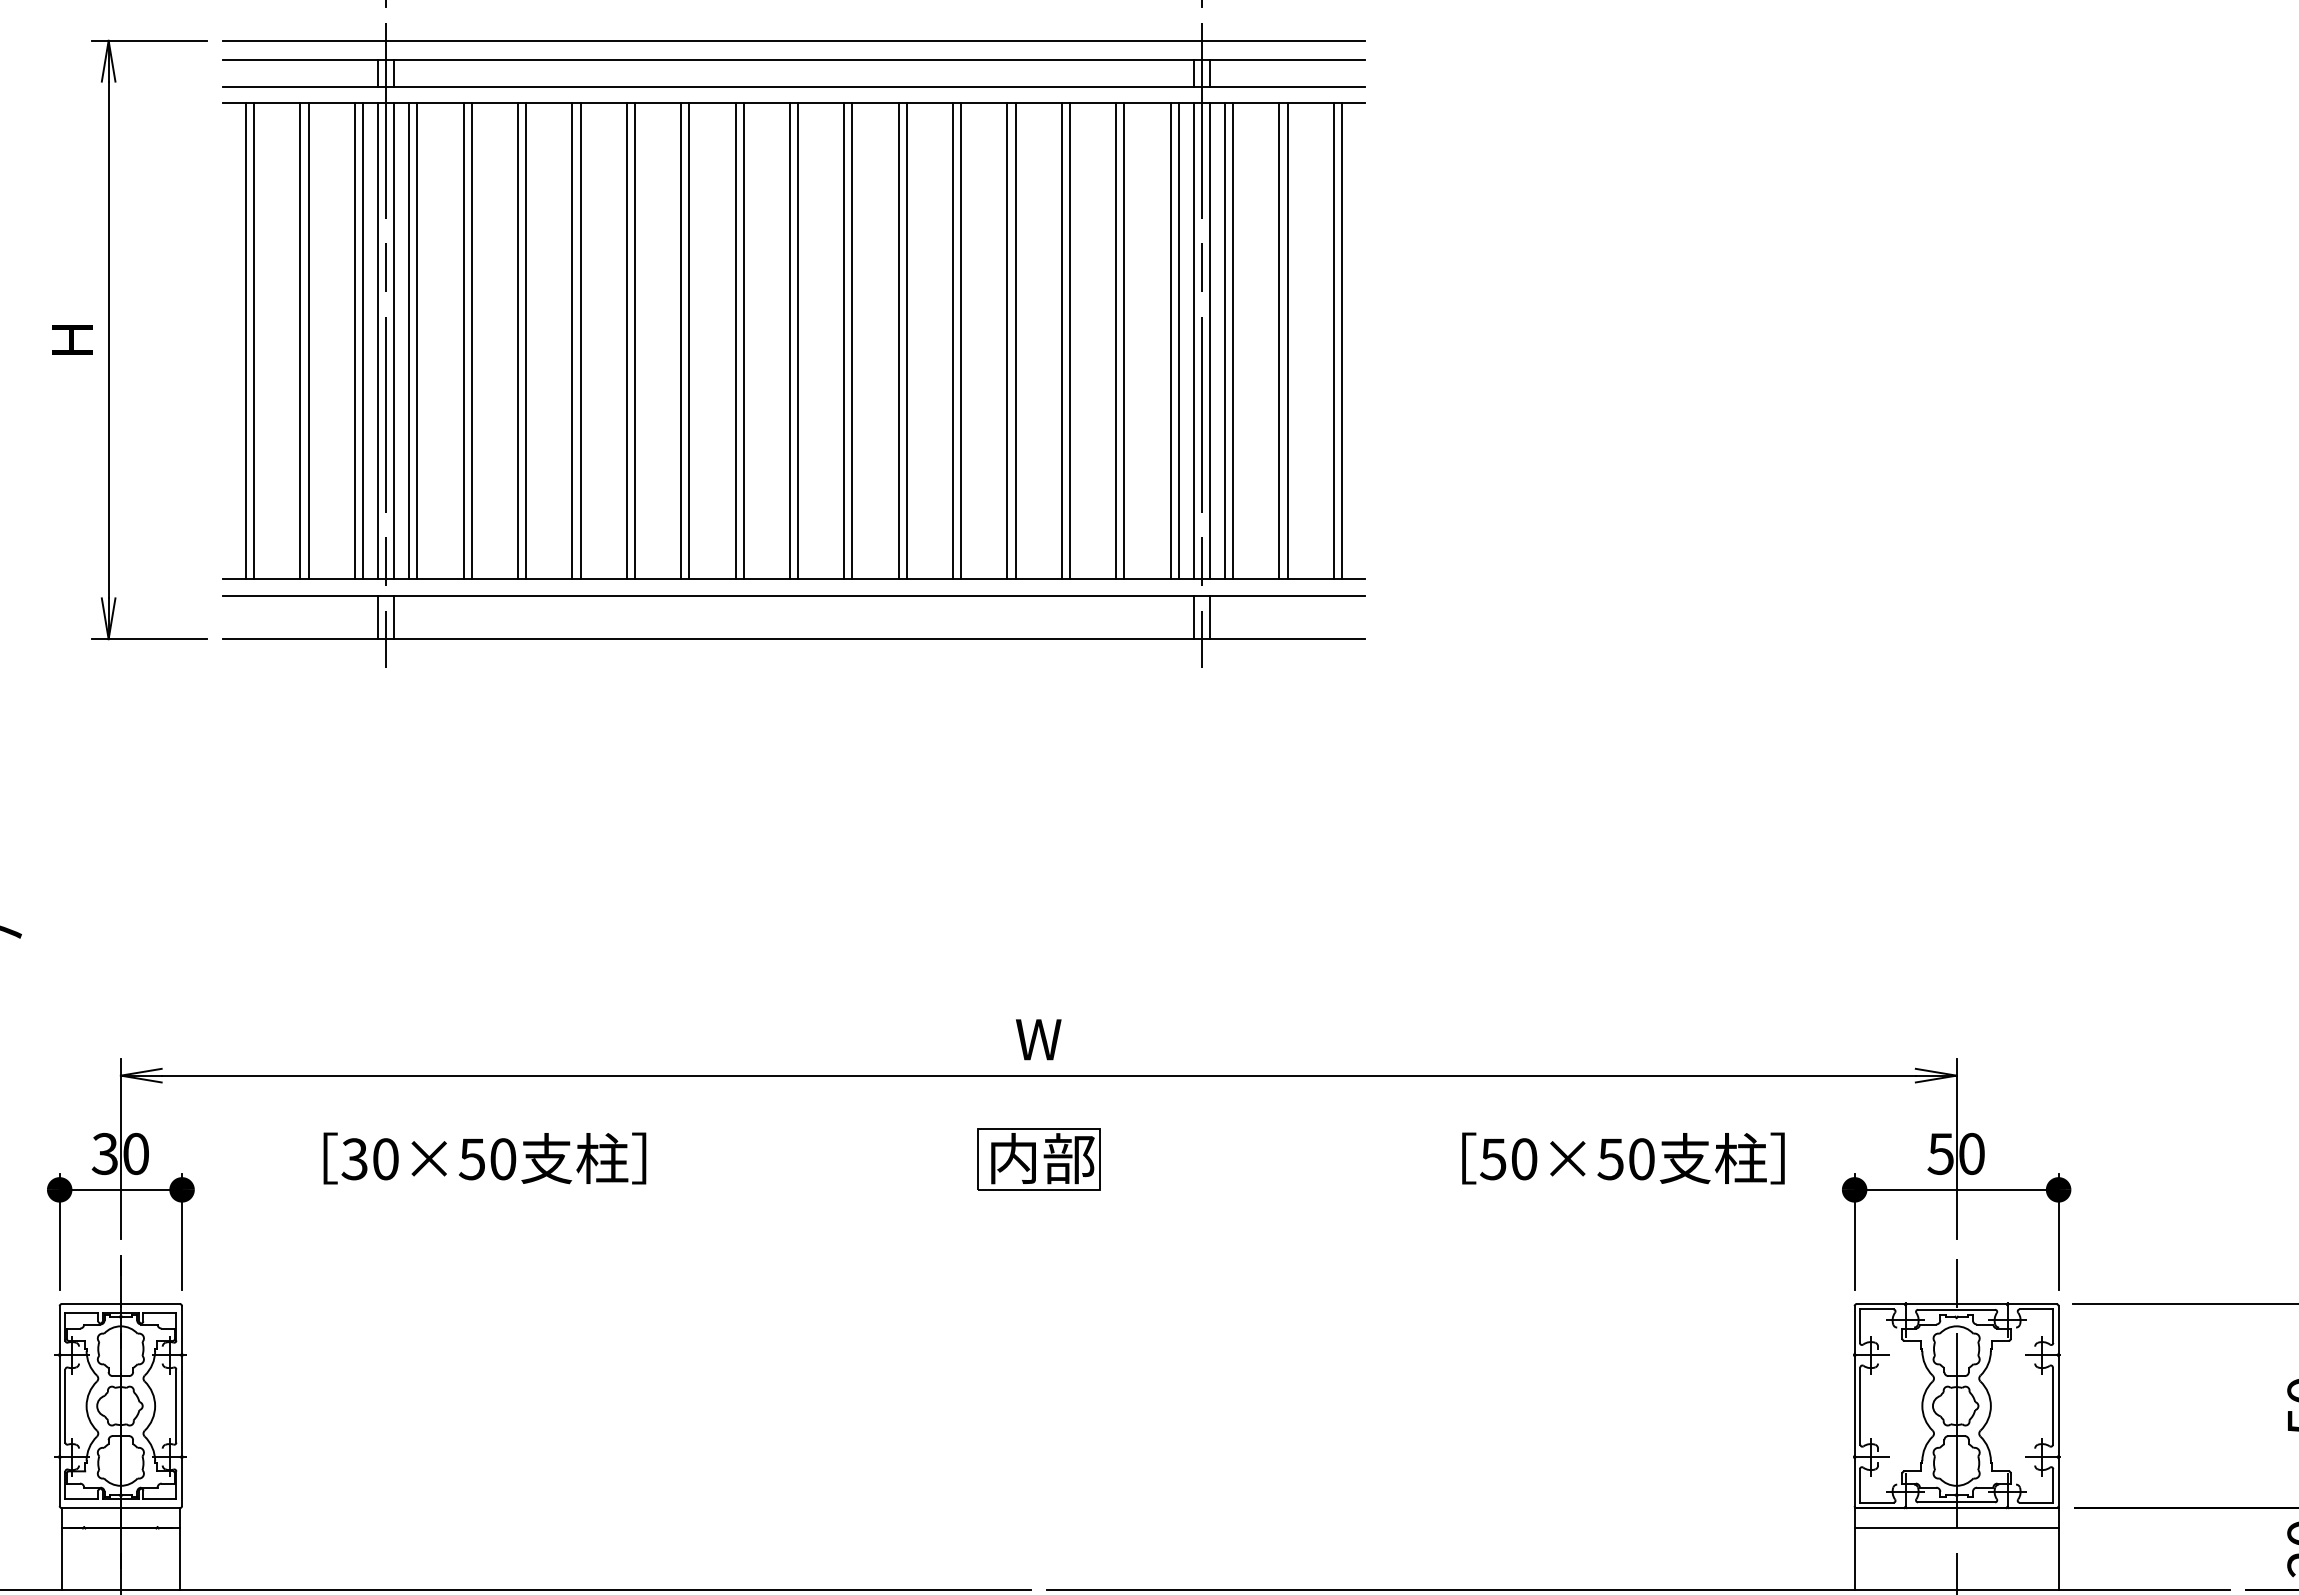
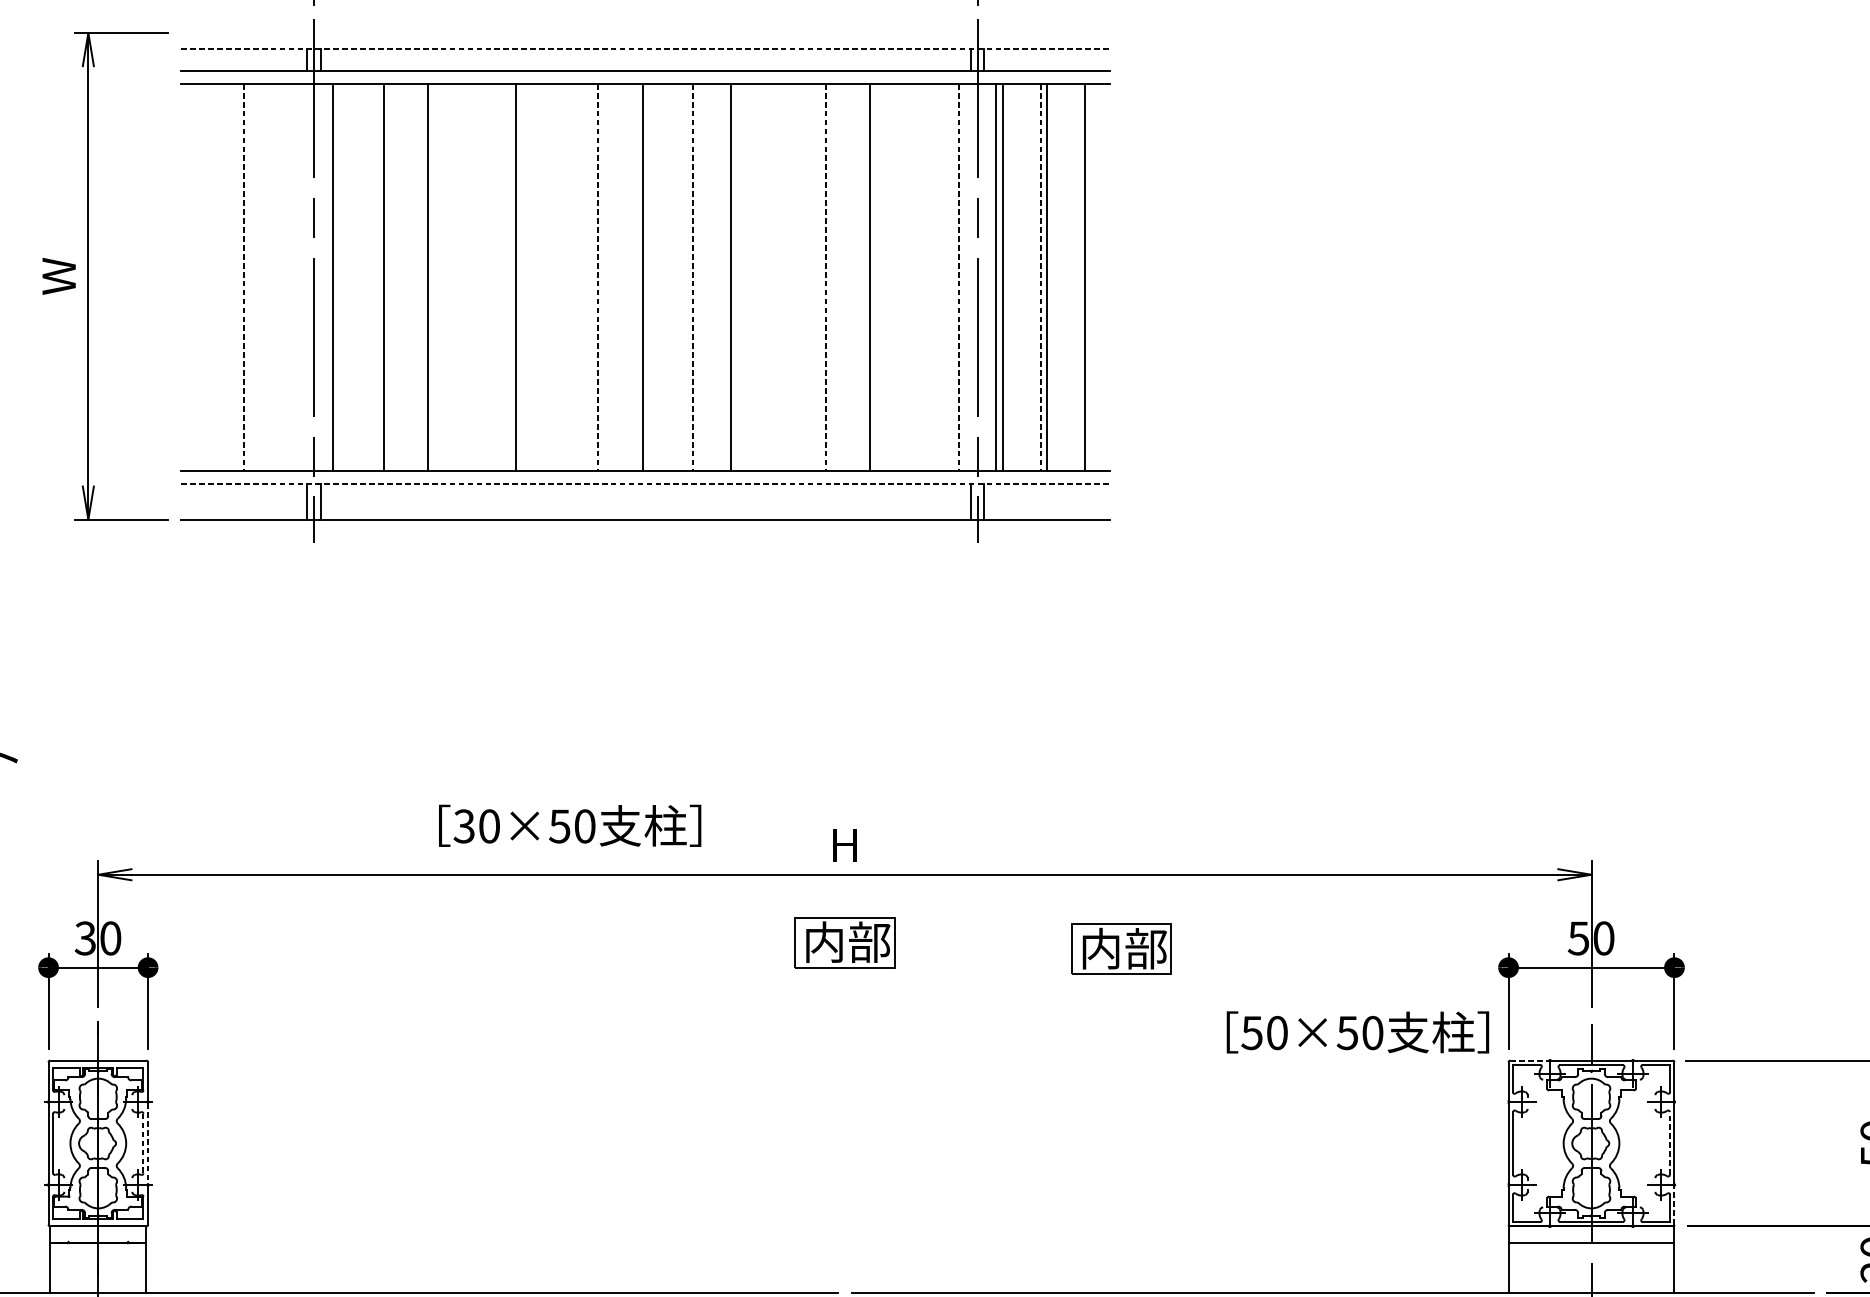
line: (793, 40) -> (645, 32), removed
line: (794, 59) -> (646, 48), solid -> dashed
text: (72, 339) -> (58, 275), H -> W
line: (245, 341) -> (199, 277), removed
line: (254, 341) -> (207, 277), removed
line: (300, 341) -> (244, 277), solid -> dashed
line: (308, 341) -> (250, 277), removed
line: (354, 341) -> (288, 277), removed
line: (362, 341) -> (294, 277), removed
line: (377, 341) -> (307, 277), removed
line: (394, 341) -> (320, 277), removed
line: (417, 341) -> (339, 277), removed
line: (463, 341) -> (377, 277), removed
line: (517, 341) -> (420, 277), removed
line: (572, 341) -> (465, 277), removed
line: (580, 341) -> (472, 277), removed
line: (626, 341) -> (509, 277), removed
line: (681, 341) -> (554, 277), removed
line: (689, 341) -> (560, 277), removed
line: (735, 341) -> (598, 277), solid -> dashed
line: (743, 341) -> (604, 277), removed
line: (798, 341) -> (649, 277), removed
line: (844, 341) -> (686, 277), removed
line: (852, 341) -> (693, 277), solid -> dashed
line: (906, 341) -> (737, 277), removed
line: (953, 341) -> (775, 277), removed
line: (961, 341) -> (782, 277), removed
line: (1007, 341) -> (819, 277), removed
line: (1015, 341) -> (826, 277), solid -> dashed
line: (1061, 341) -> (863, 277), removed
line: (1116, 341) -> (908, 277), removed
line: (1124, 341) -> (914, 277), removed
line: (1170, 341) -> (952, 277), removed
line: (1178, 341) -> (958, 277), solid -> dashed
line: (1193, 341) -> (970, 277), removed
line: (1210, 341) -> (984, 277), removed
line: (1279, 341) -> (1040, 277), solid -> dashed
line: (1341, 341) -> (1091, 277), removed
line: (794, 595) -> (646, 484), solid -> dashed
text: (1038, 1039) -> (844, 845), W -> H
text: (484, 1158) -> (569, 825), moved
text: (1623, 1158) -> (1357, 1032), moved
part: (1378, 1167) -> (1121, 949), added
line: (1880, 1304) -> (1529, 1060), solid -> dashed
line: (176, 1406) -> (143, 1143), solid -> dashed
line: (182, 1406) -> (148, 1143), solid -> dashed
line: (2052, 1406) -> (1669, 1143), solid -> dashed
line: (2058, 1482) -> (1674, 1205), solid -> dashed

